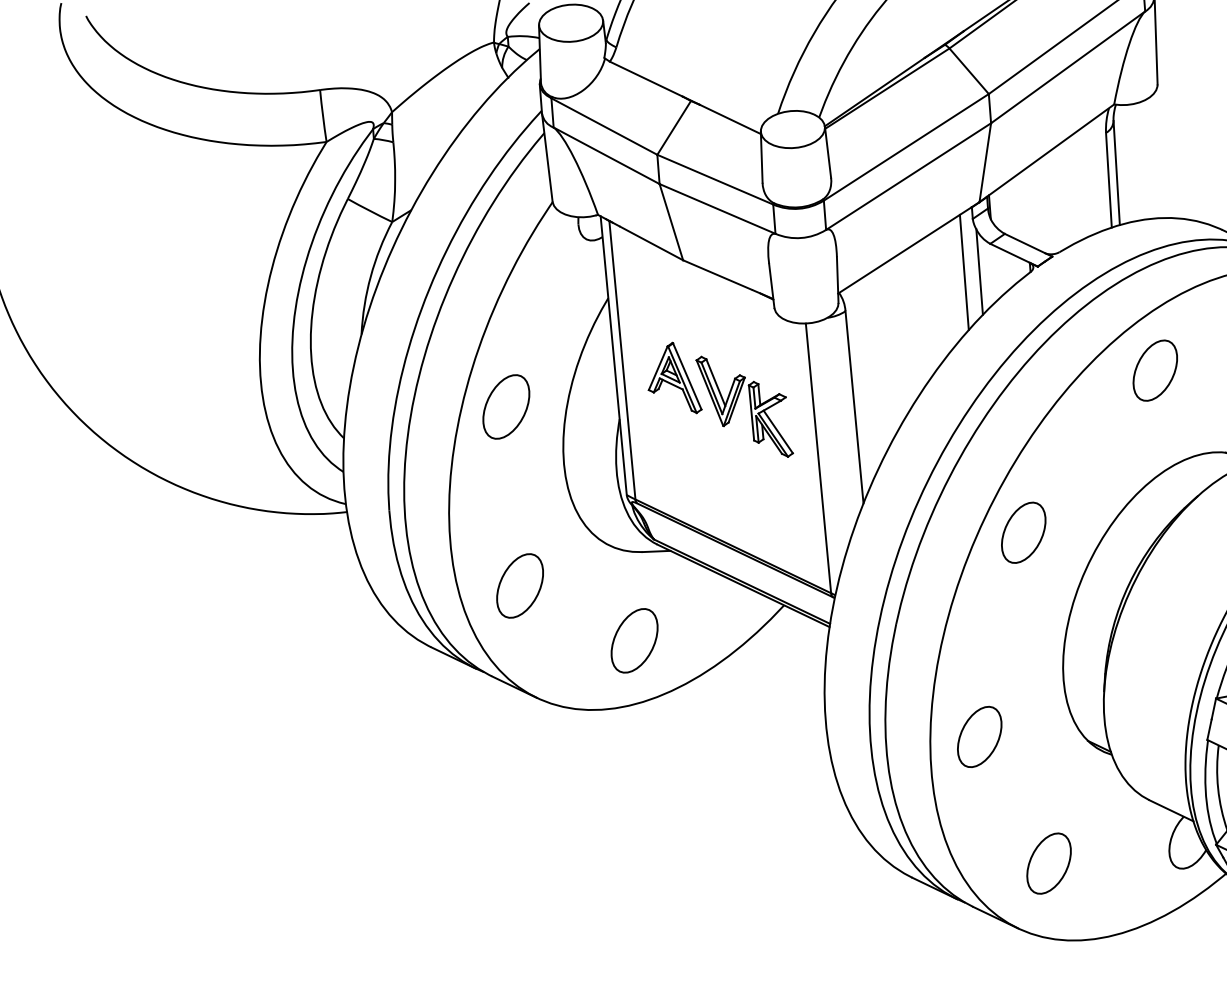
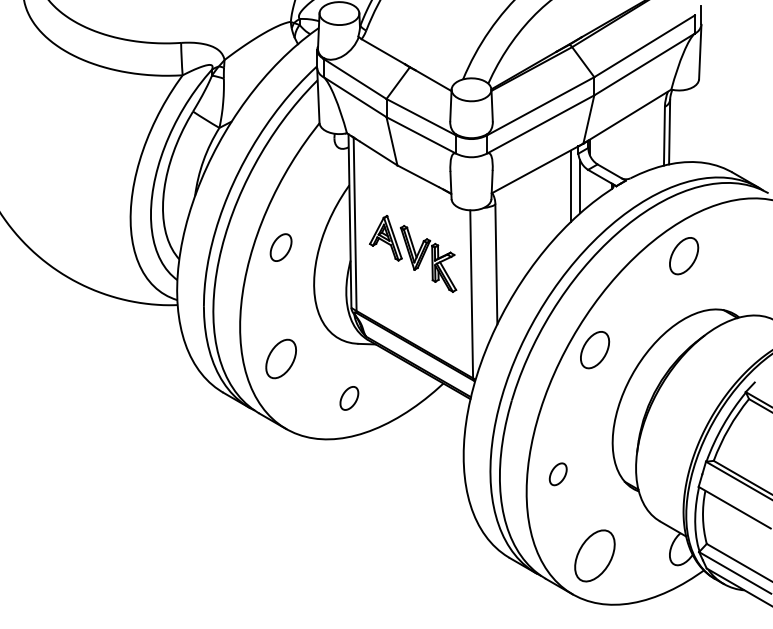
part: (505, 406) -> (280, 247), size x0.7
part: (634, 641) -> (349, 398), size x0.6
part: (980, 737) -> (558, 474), size x0.6
part: (1048, 863) -> (594, 555), size x1.4

